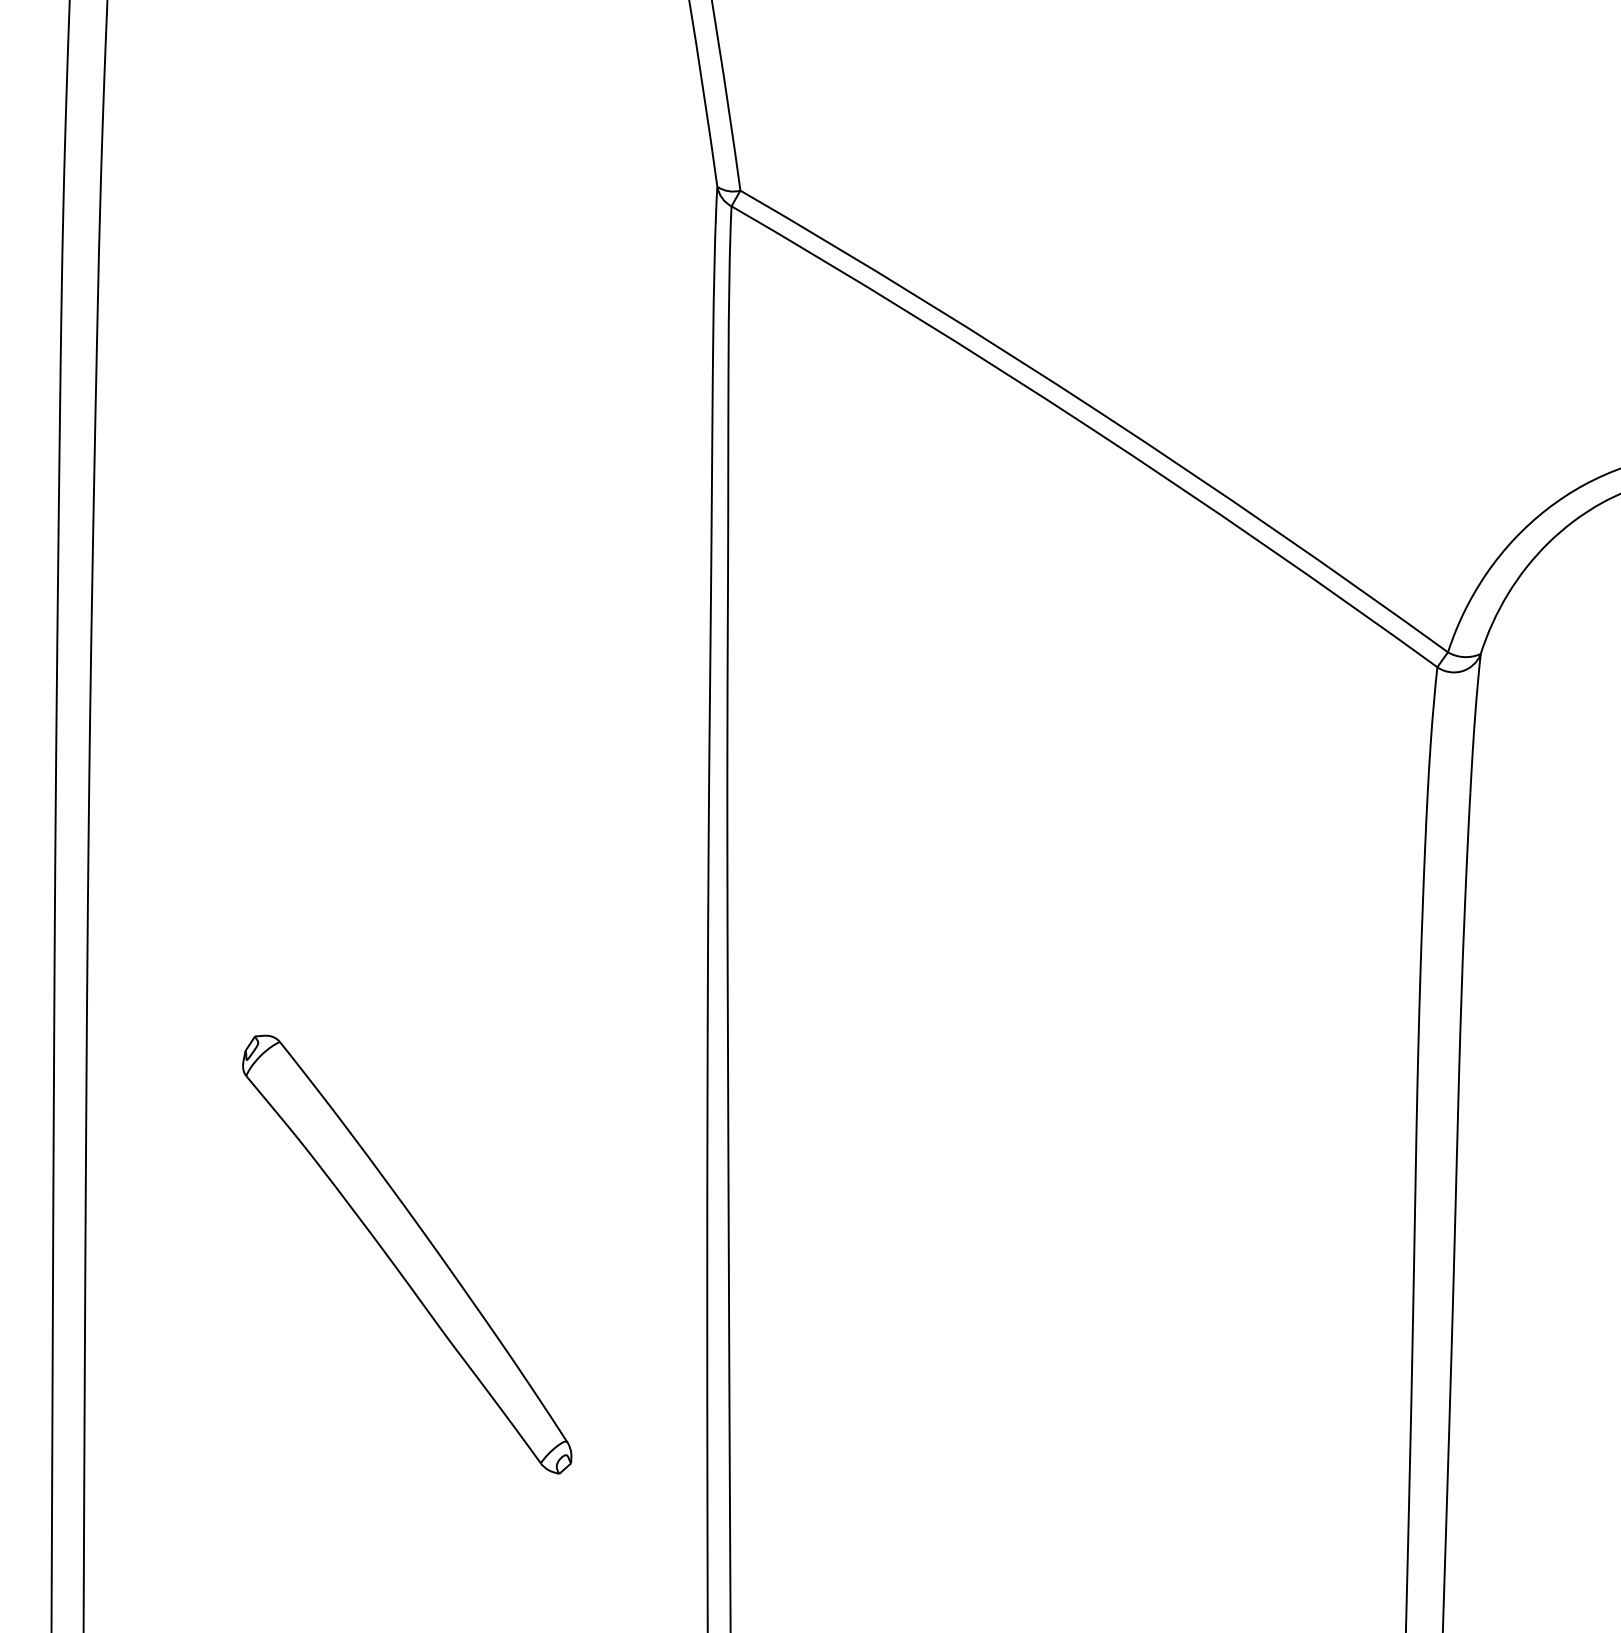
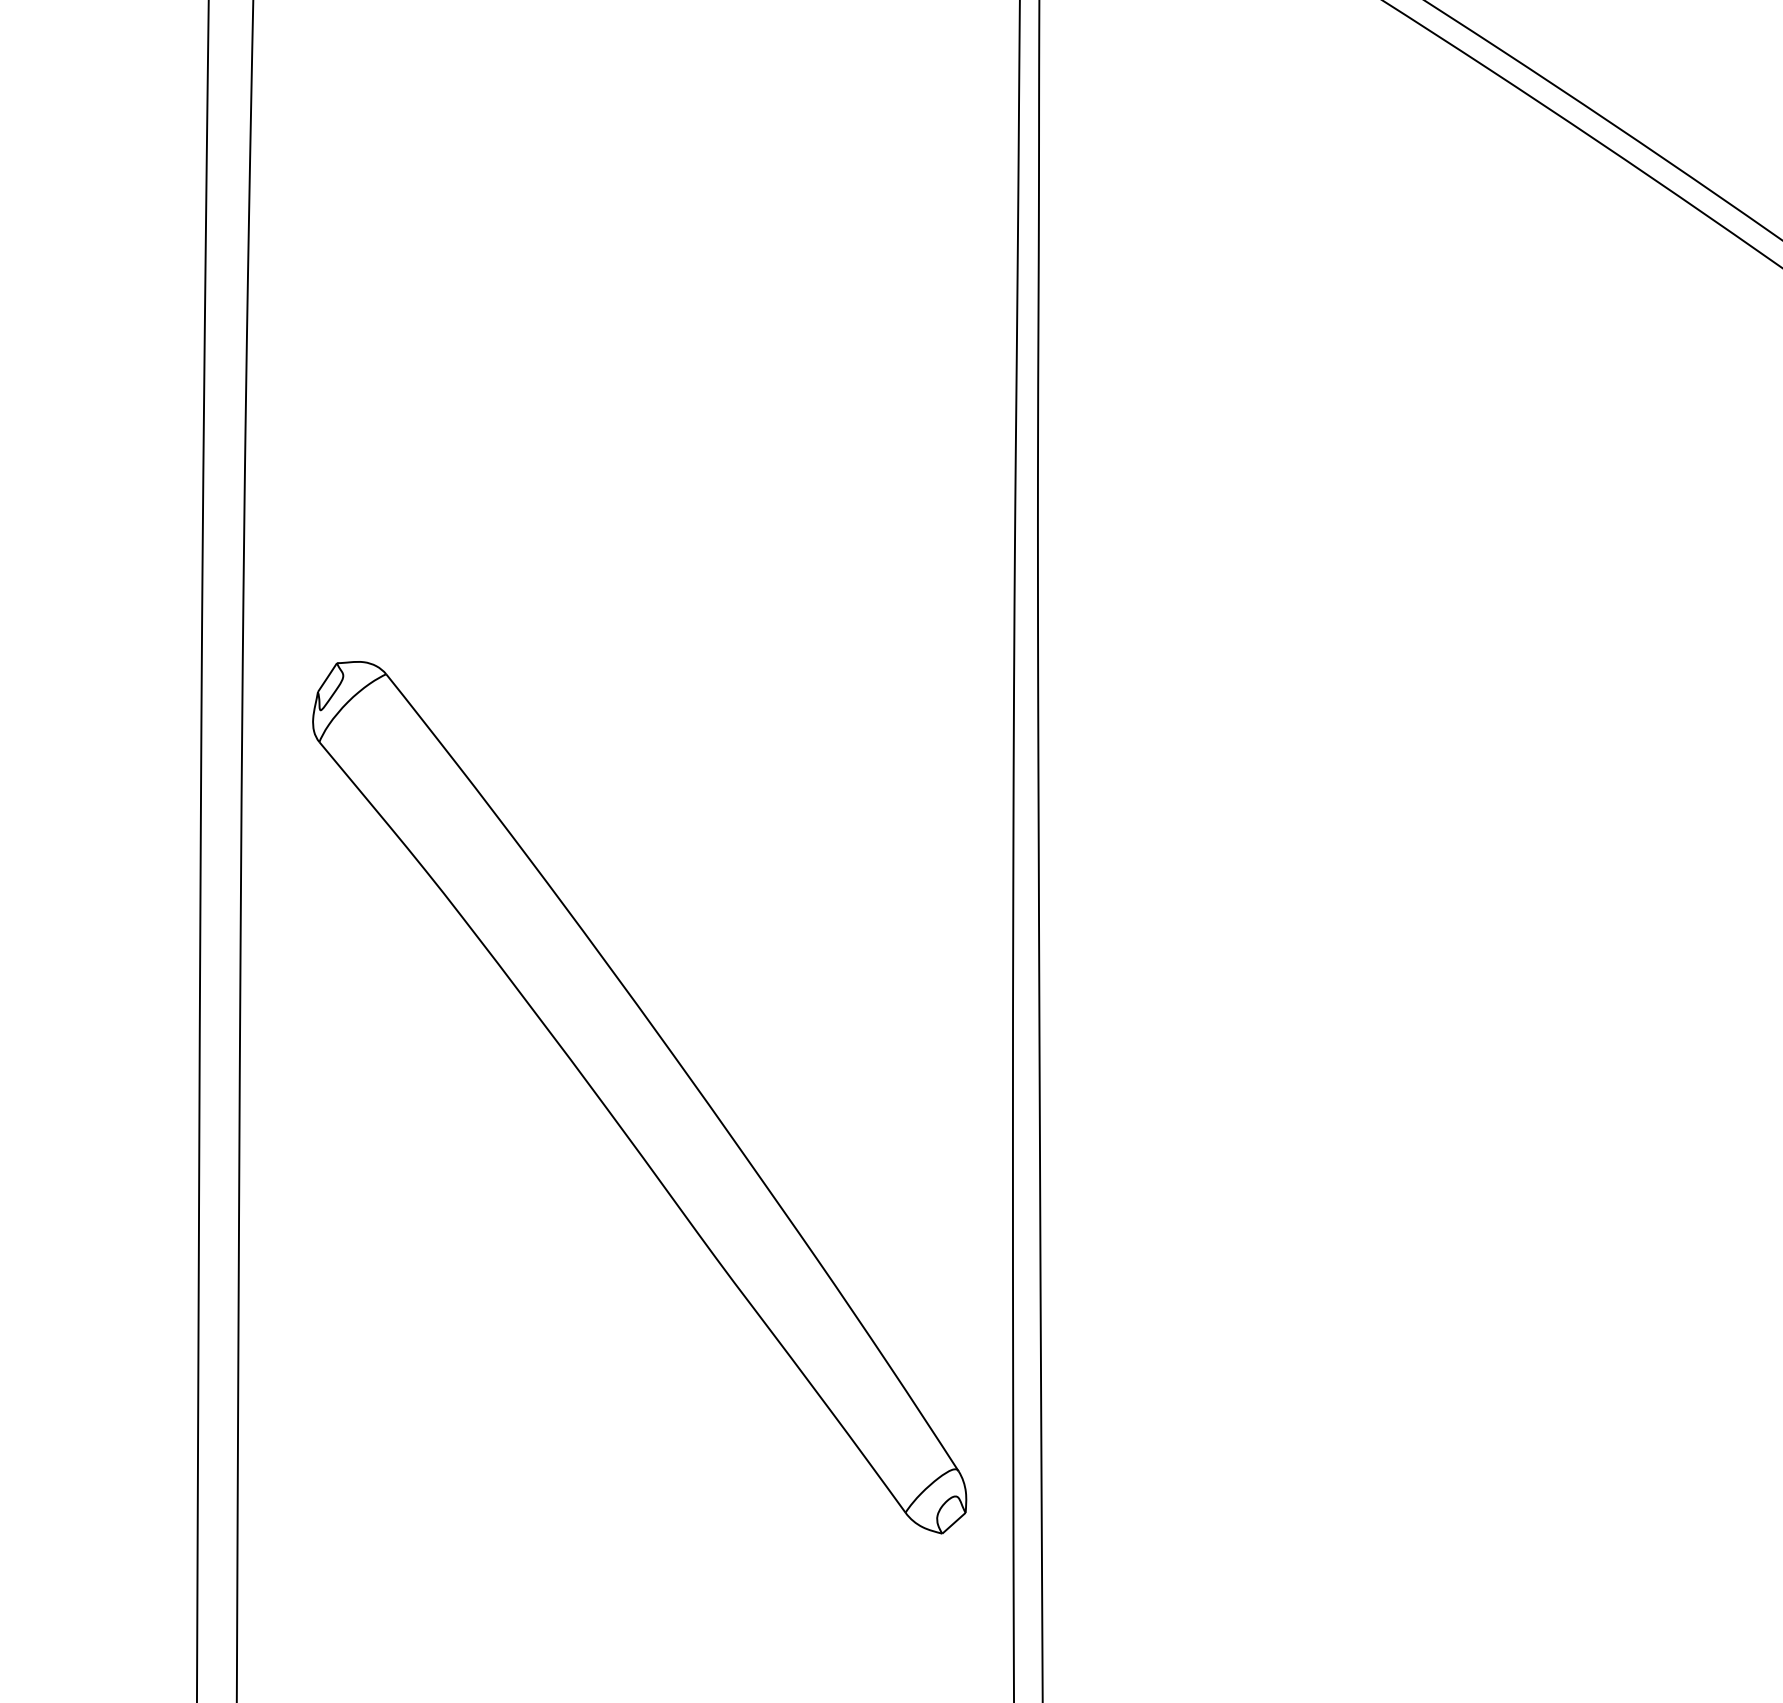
part: (407, 1254) -> (640, 1097), size x1.6

